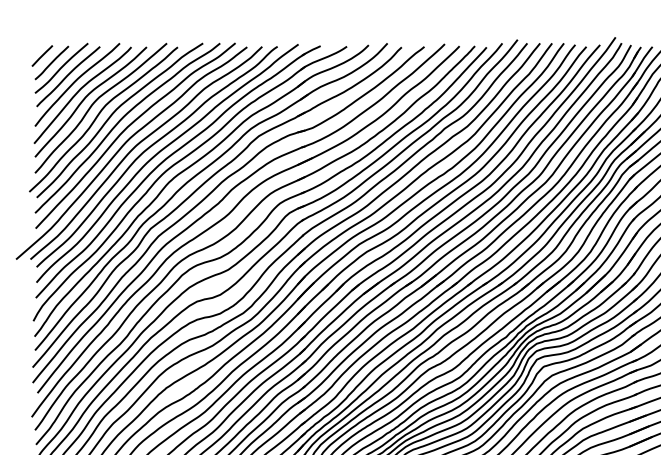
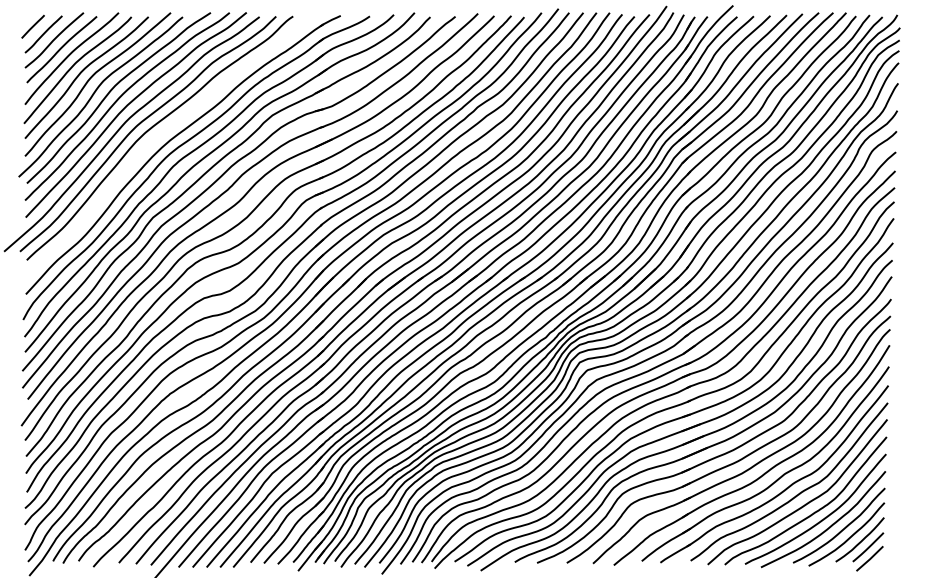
curve: (158, 154) -> (161, 135), removed

